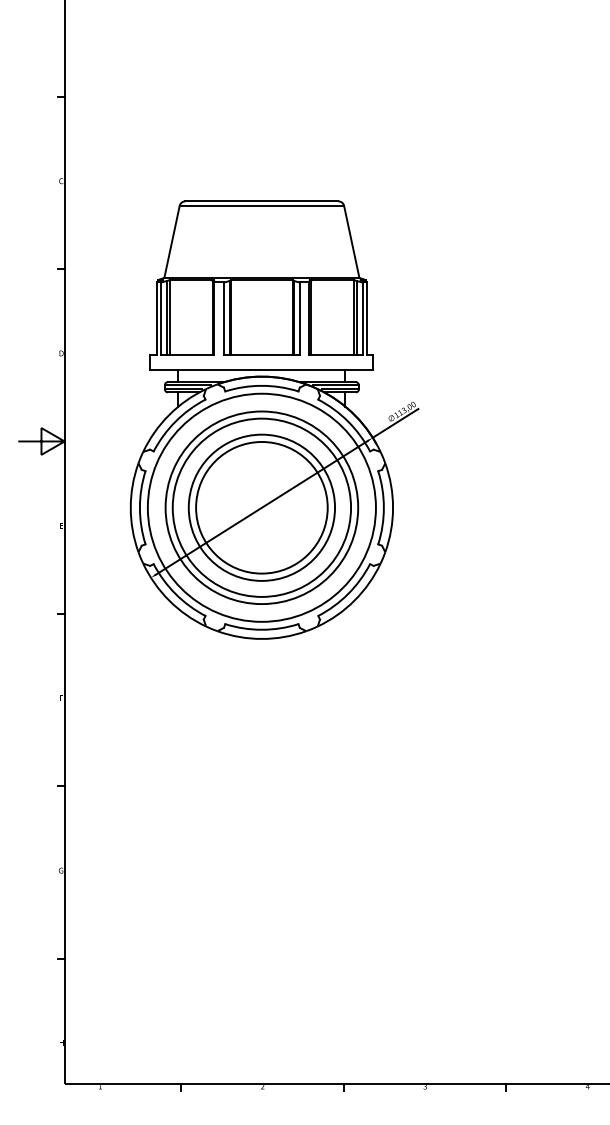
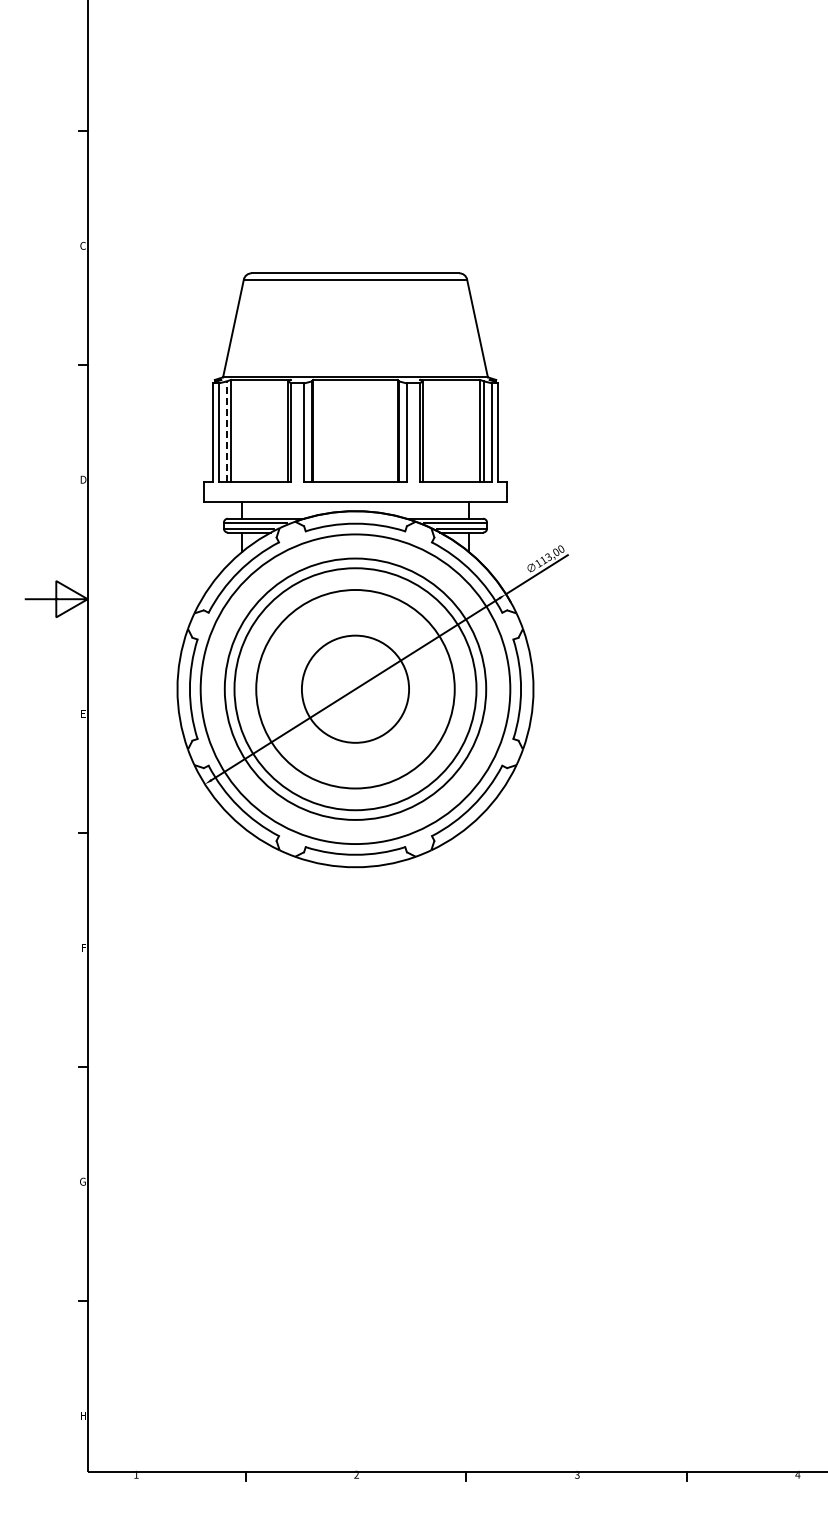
line: (166, 317) -> (226, 431), solid -> dashed
circle: (261, 507) -> (355, 688), size x0.6

